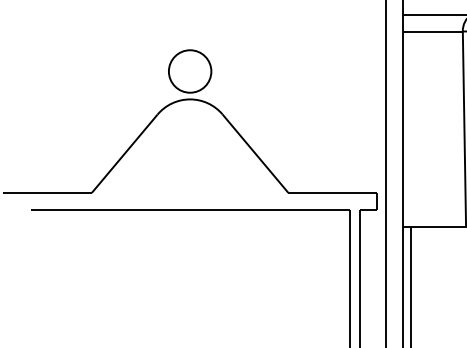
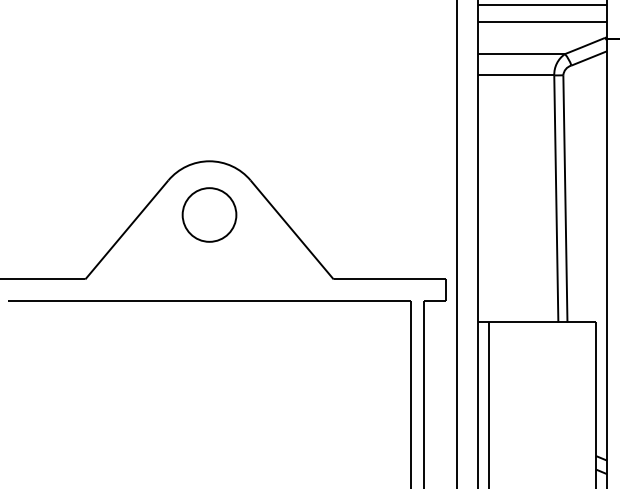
curve: (189, 51) -> (208, 189), moved

